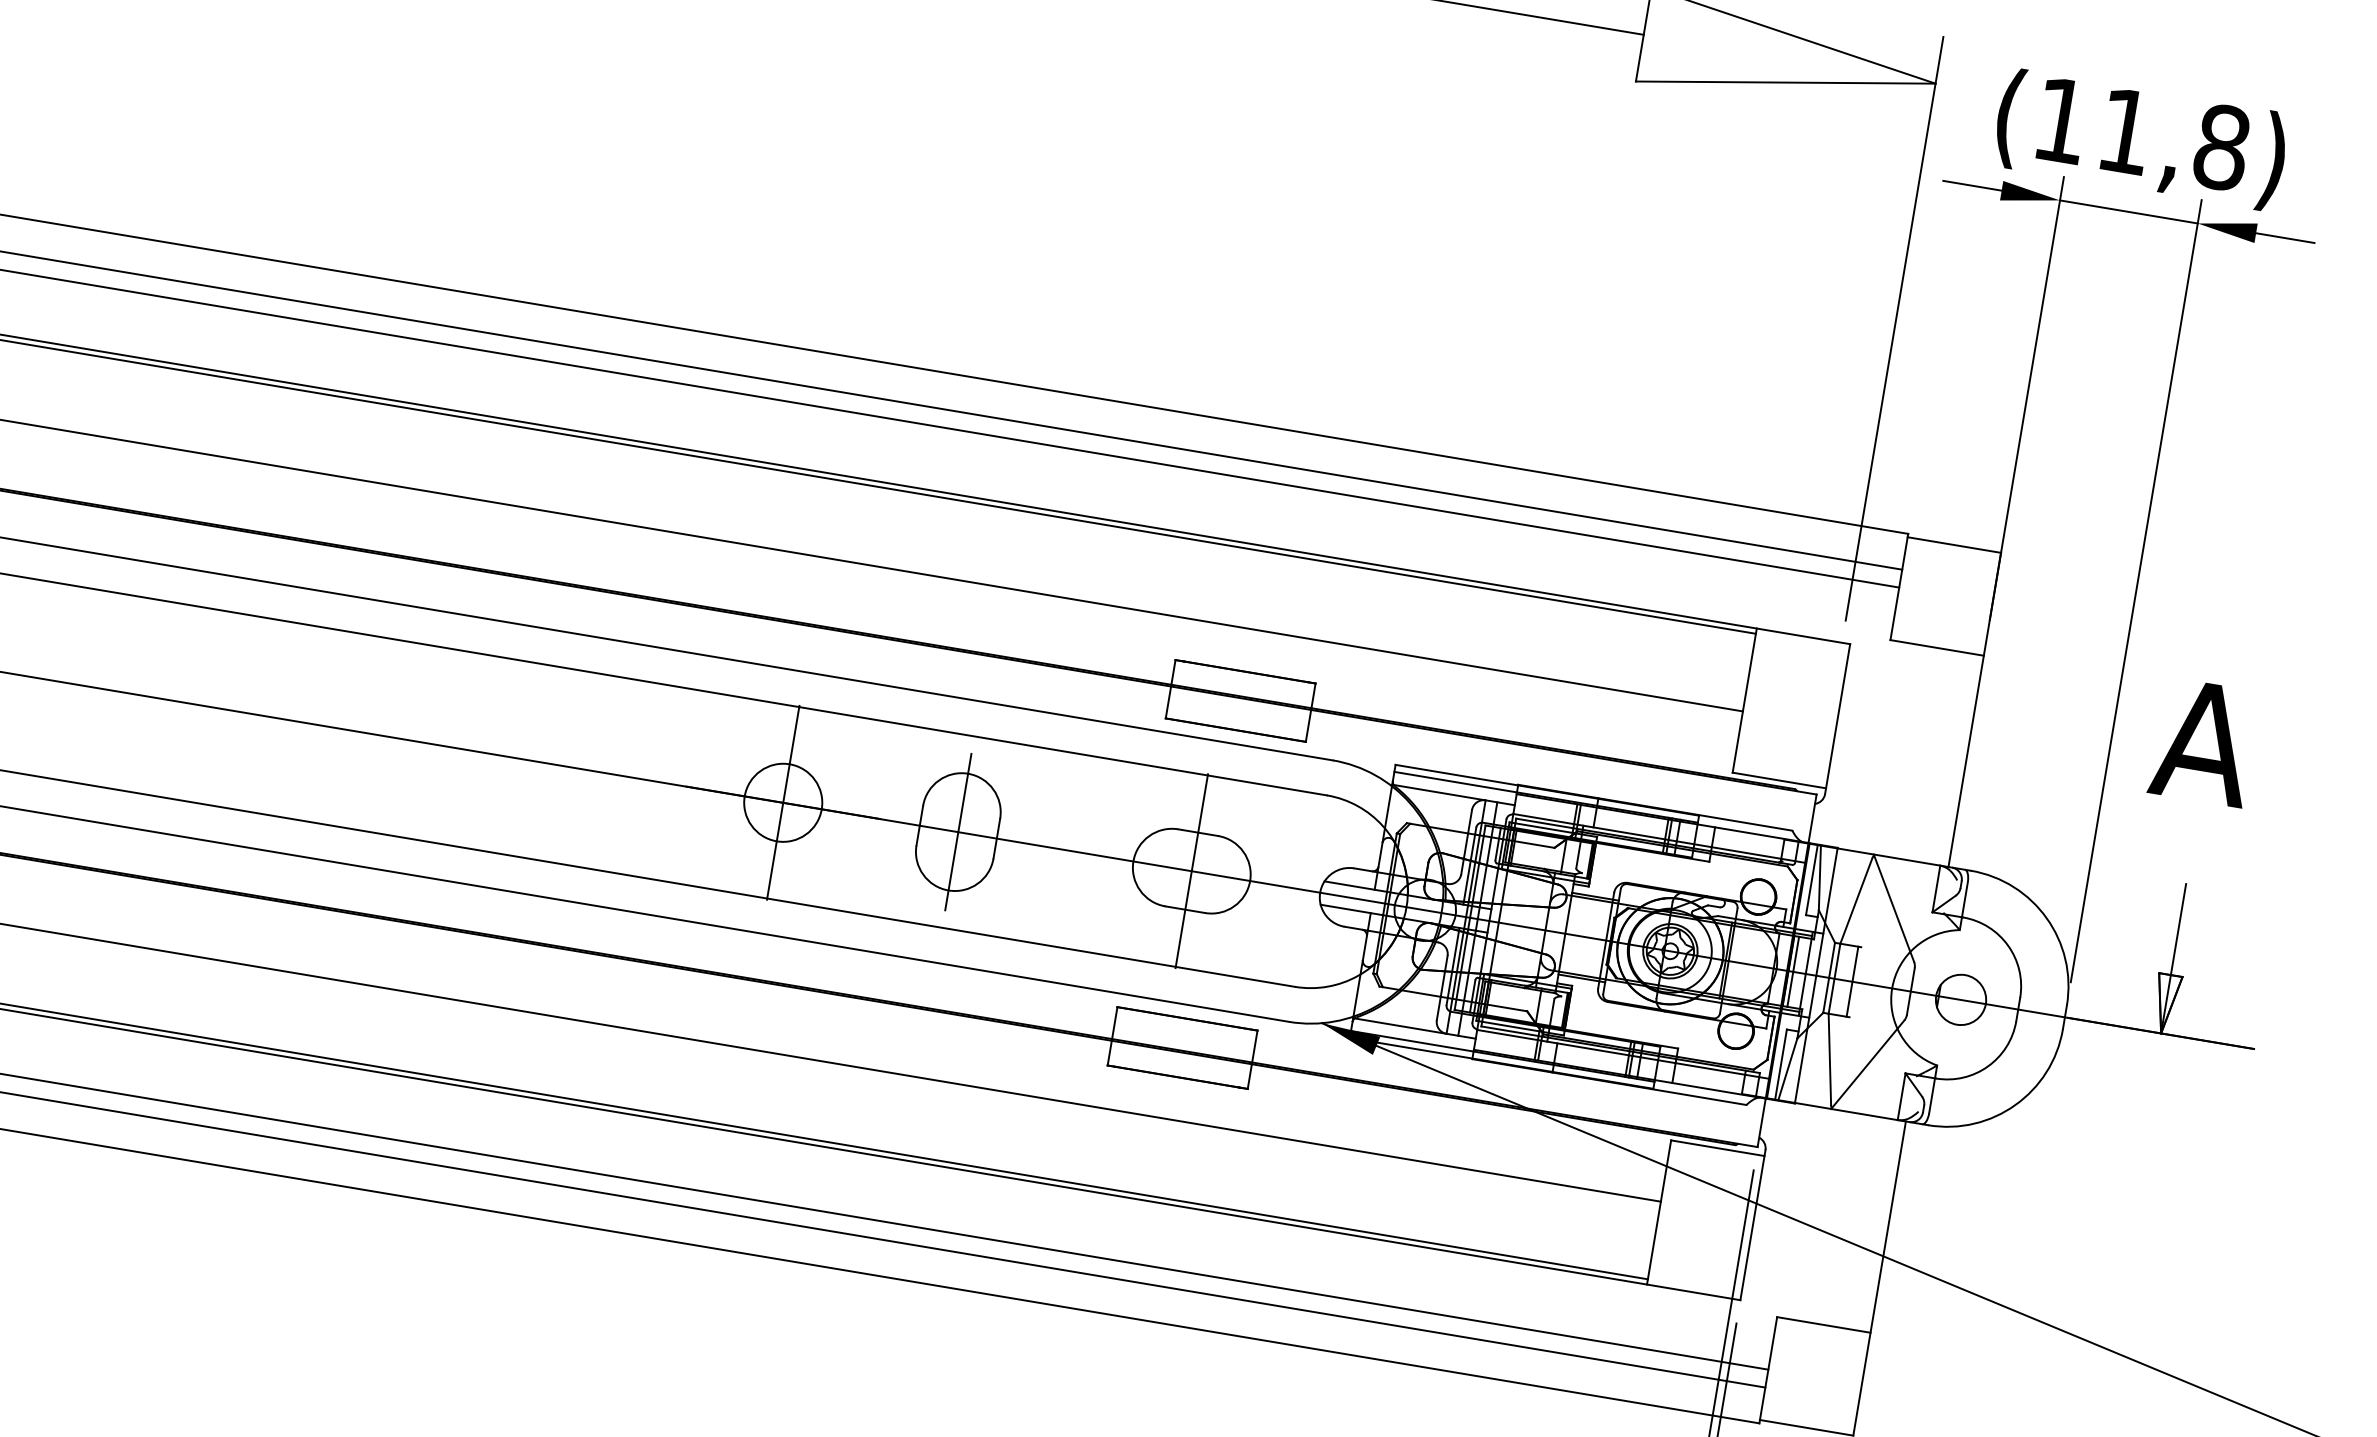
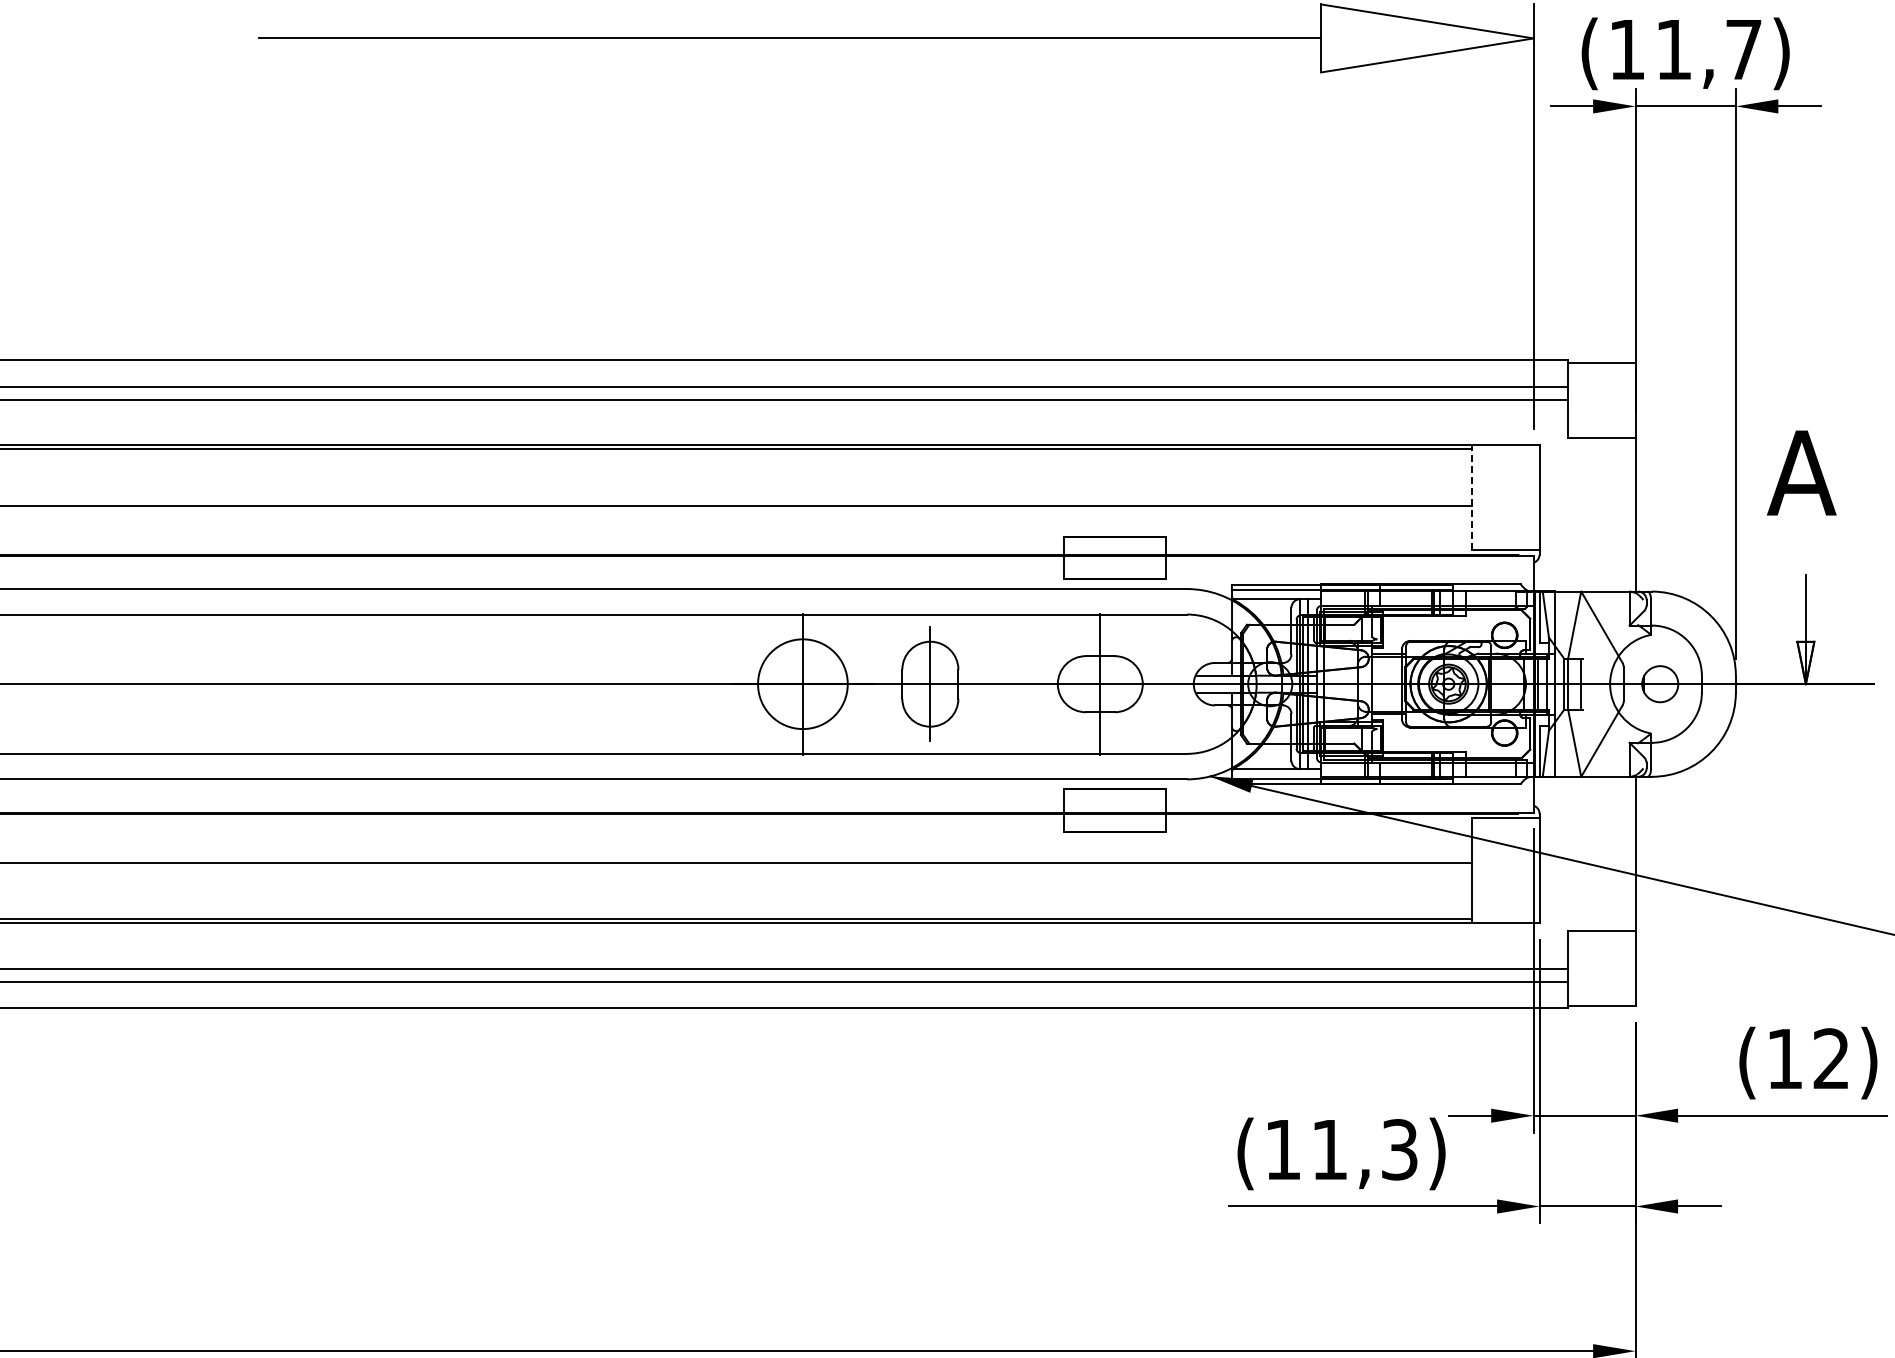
text: (2221, 147) -> (1743, 49), (11,8) -> (11,7)
line: (1744, 700) -> (1471, 497), solid -> dashed
circle: (782, 803) -> (802, 684), size x1.6

